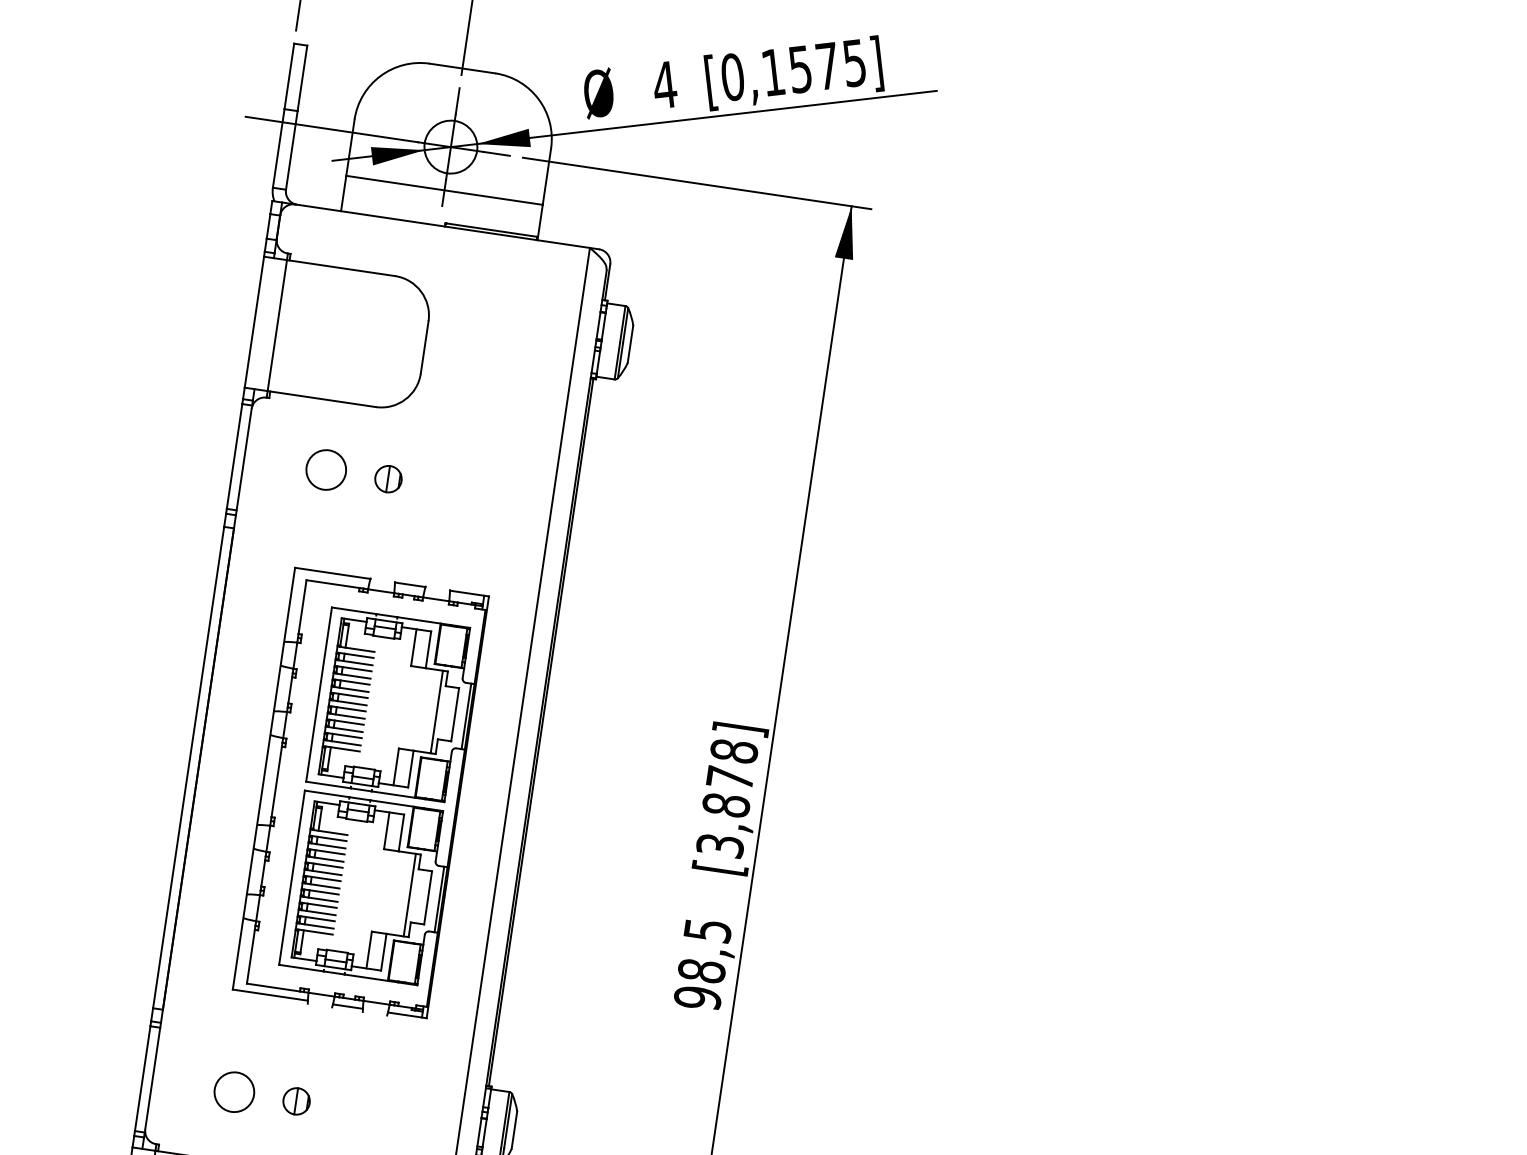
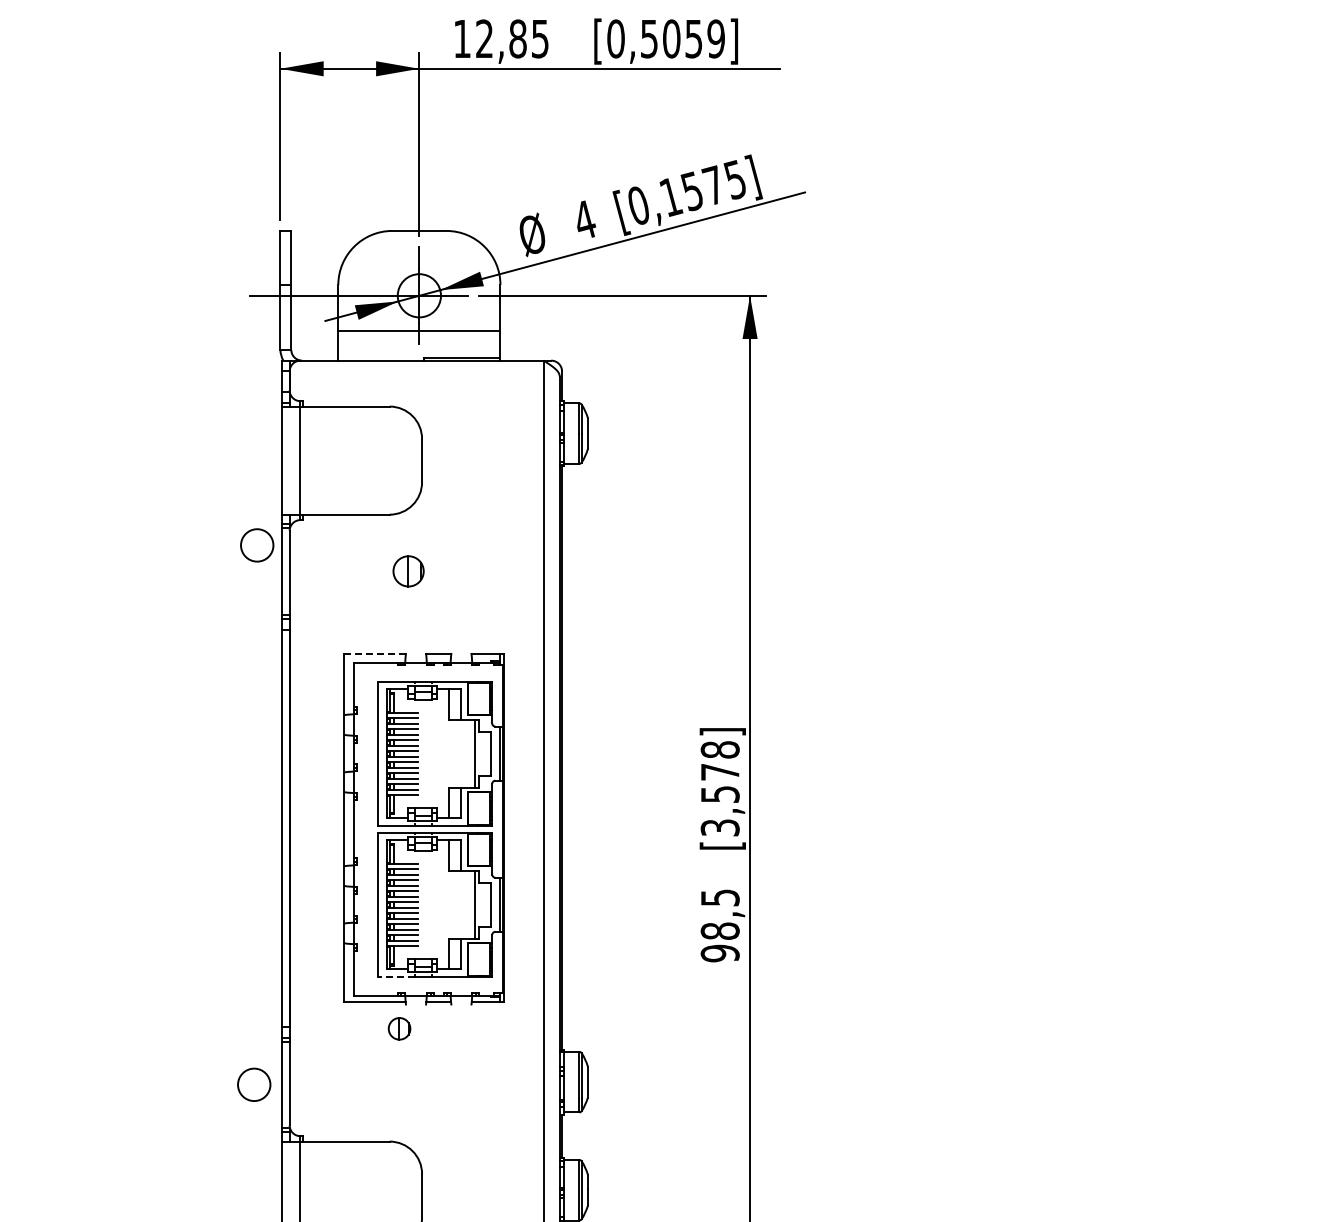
circle: (326, 470) -> (257, 545), moved
part: (388, 479) -> (408, 571), size x1.4
line: (332, 573) -> (374, 654), solid -> dashed
text: (725, 805) -> (719, 794), [3,878] -> [3,578]
line: (301, 967) -> (396, 976), solid -> dashed
circle: (234, 1091) -> (254, 1084), moved
part: (296, 1100) -> (399, 1028), moved

